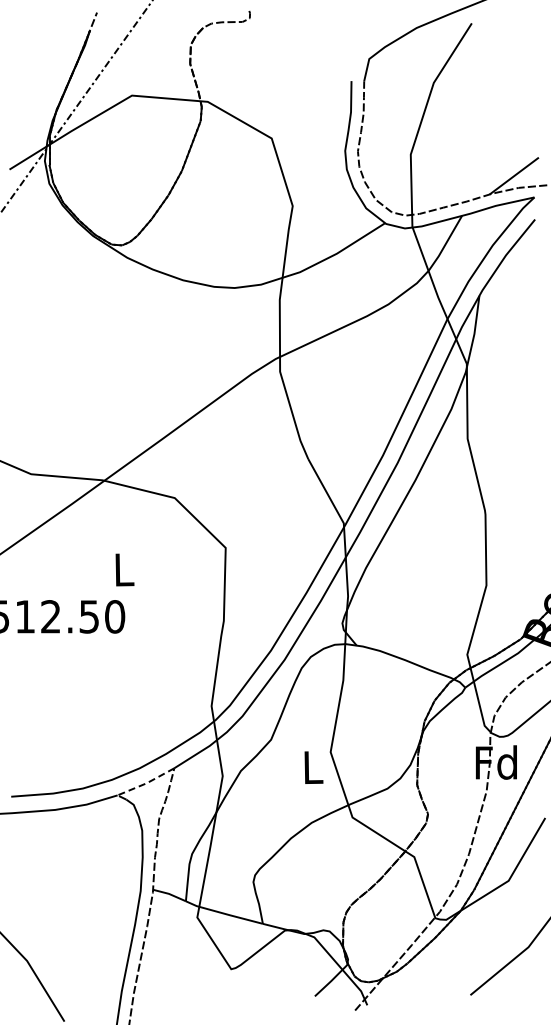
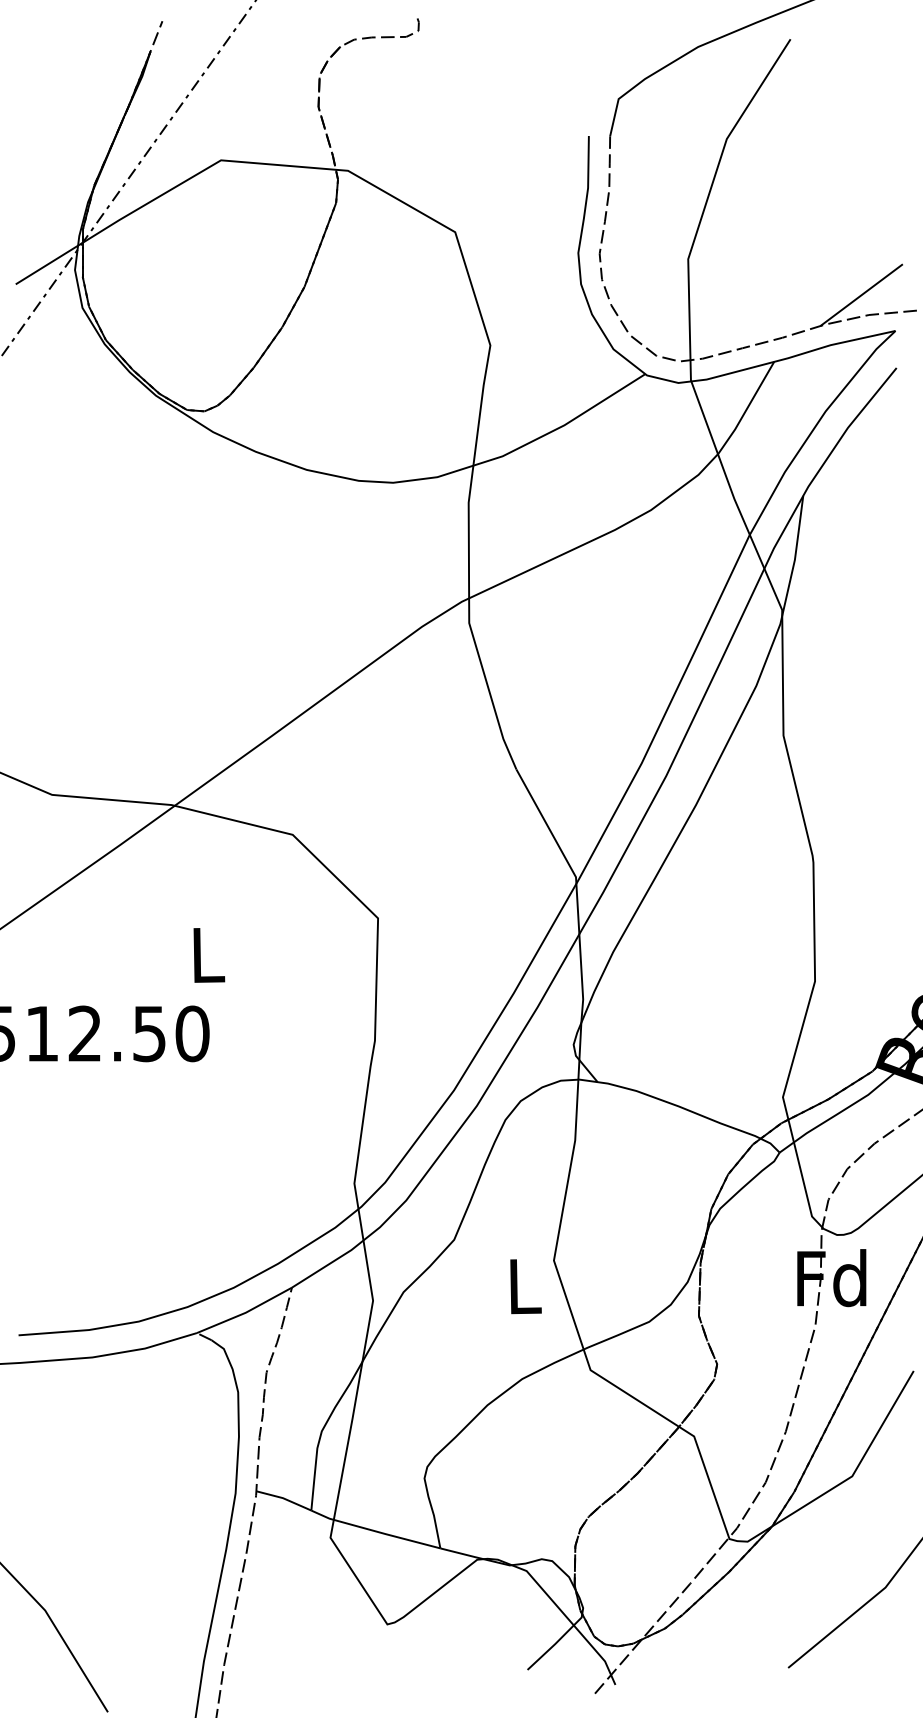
line: (146, 783) -> (245, 1313), dashed -> solid

